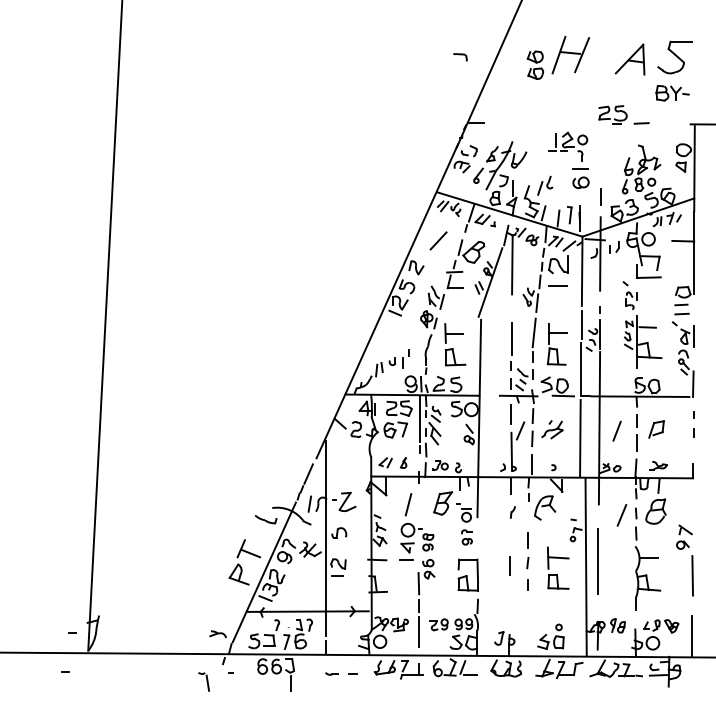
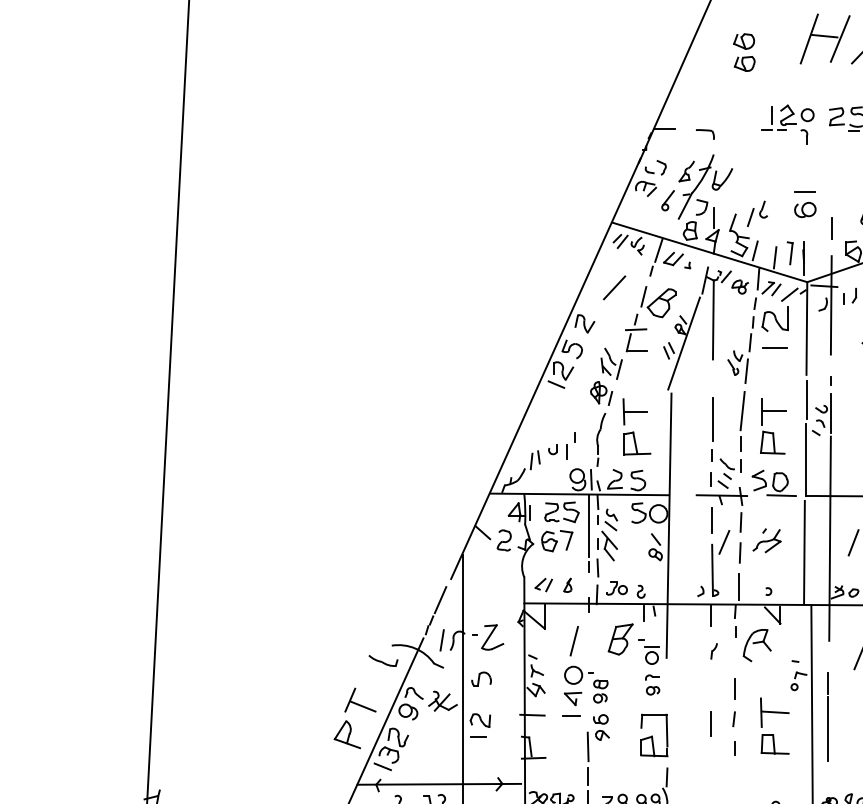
part: (570, 55) -> (824, 39), moved
part: (460, 57) -> (705, 134), moved
part: (568, 146) -> (788, 123), moved

